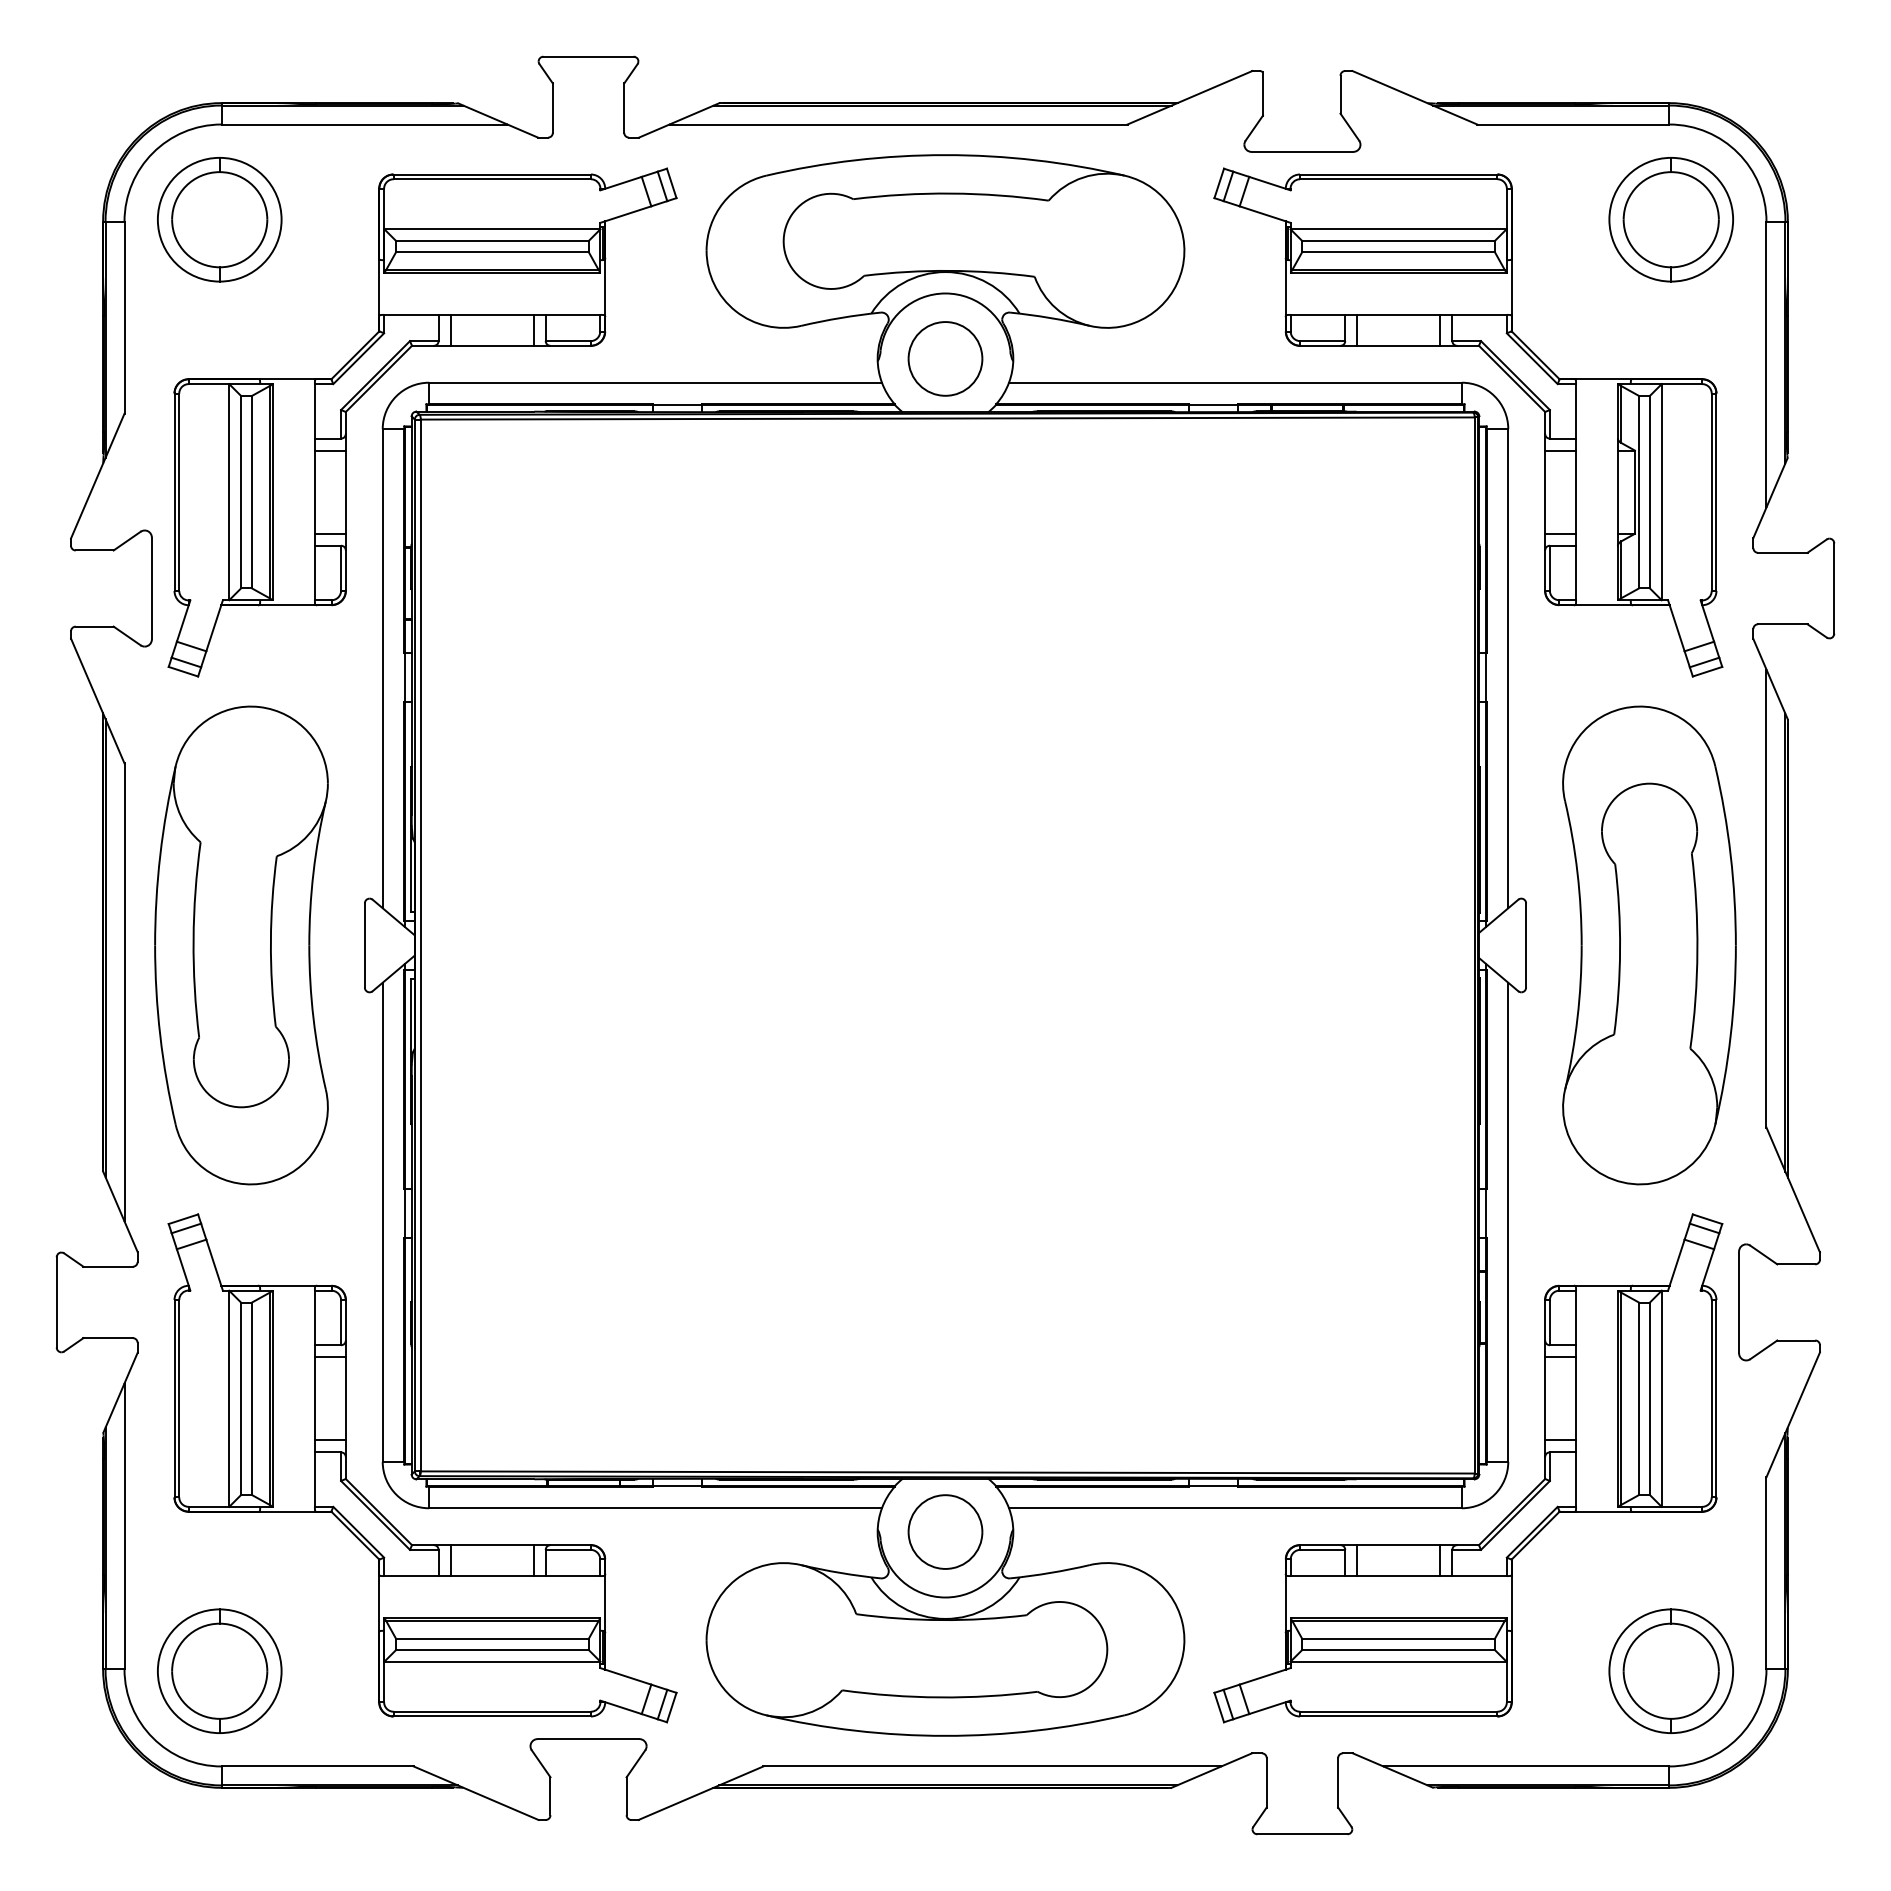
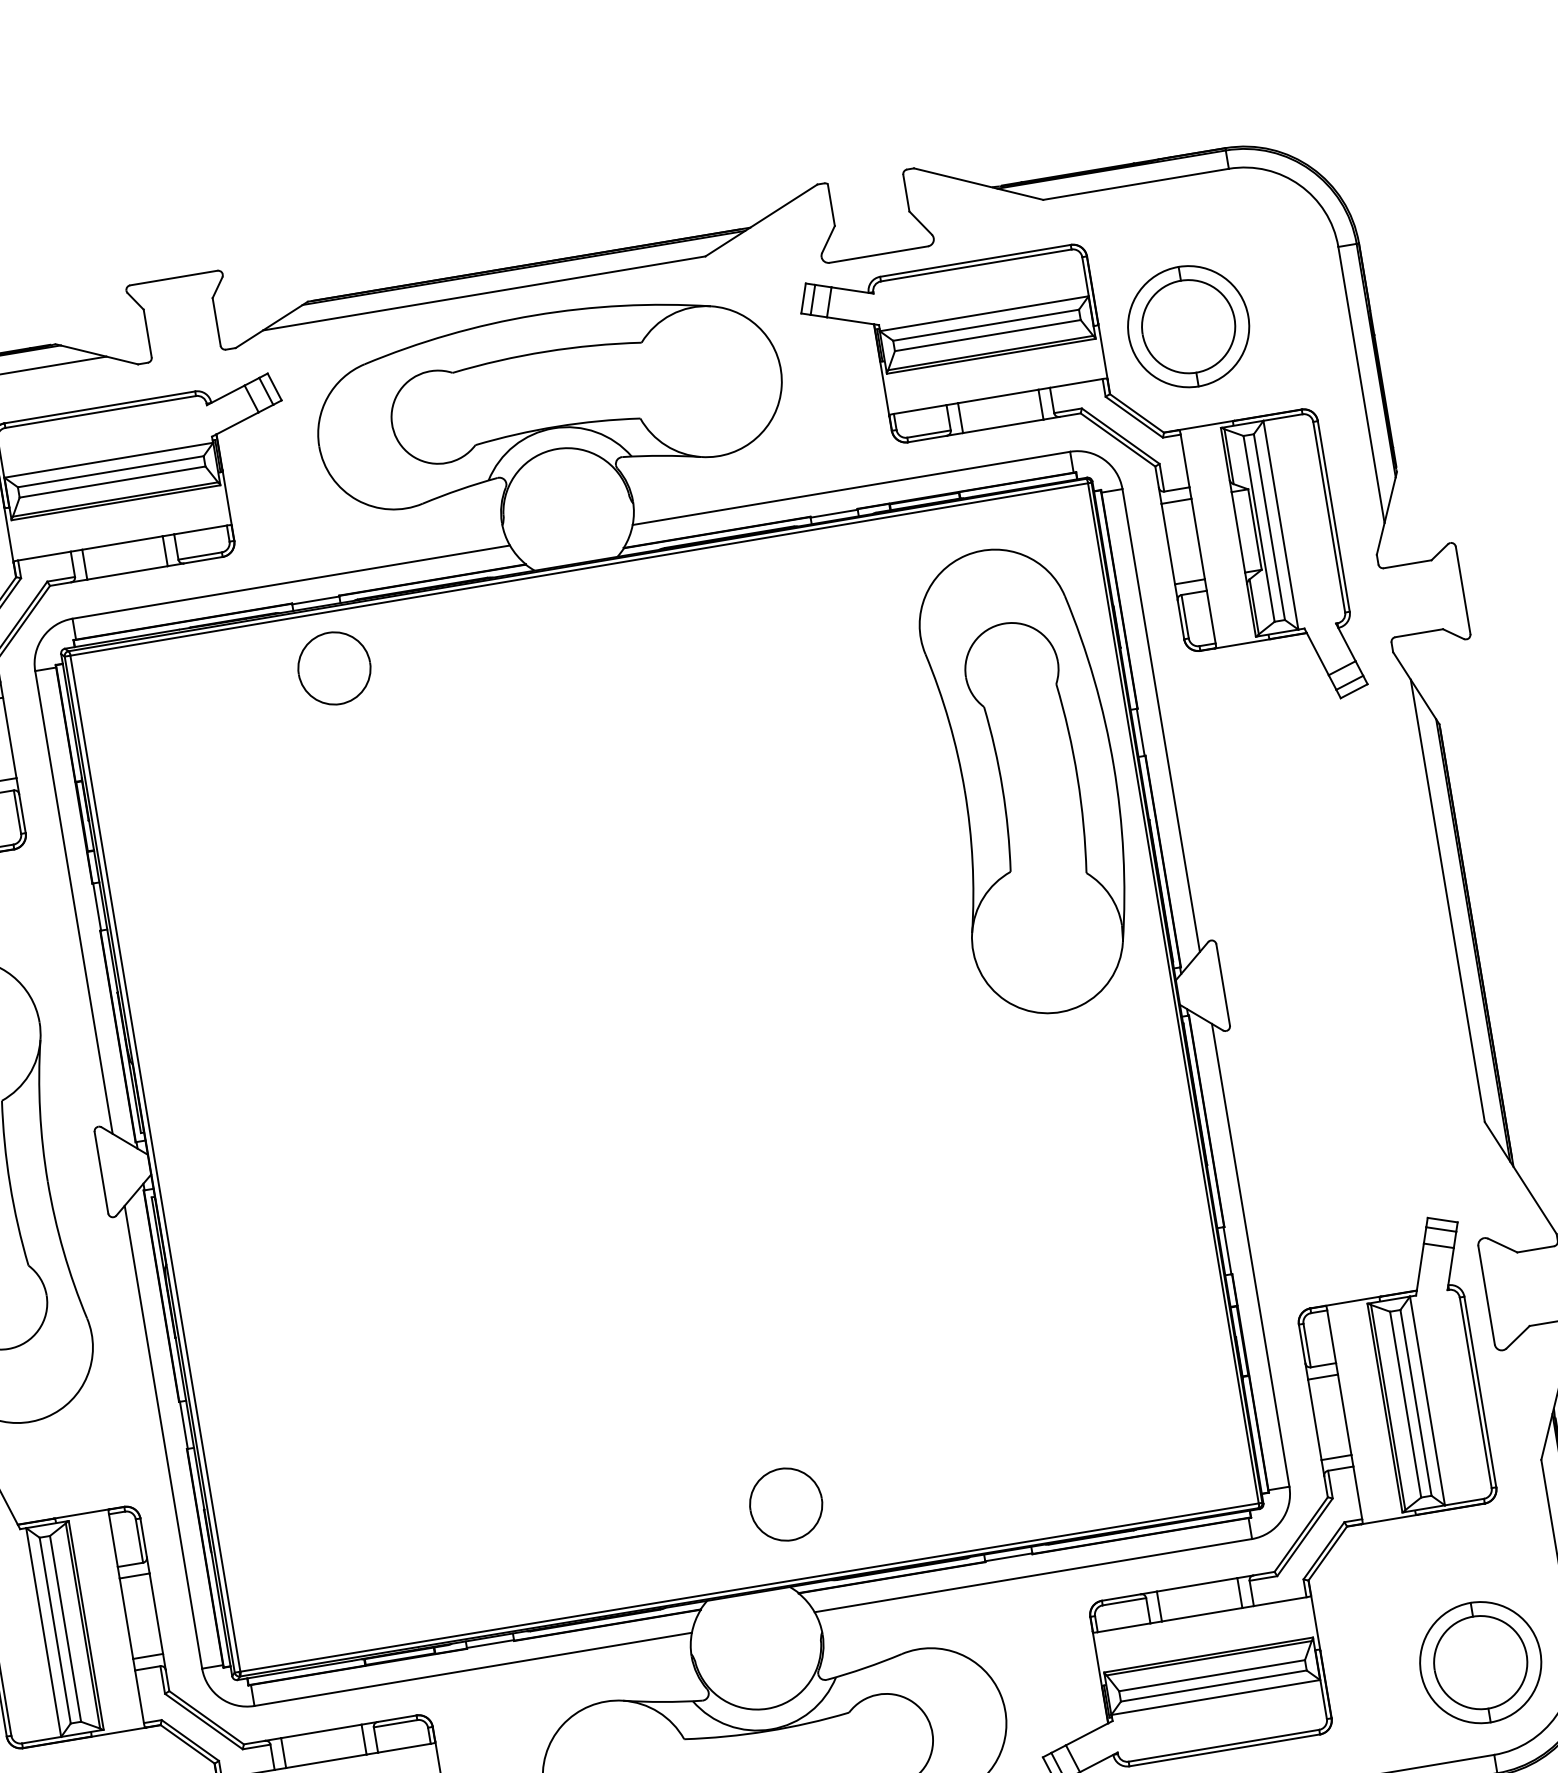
part: (1670, 219) -> (1187, 326), moved
part: (945, 358) -> (334, 668), moved
part: (1649, 945) -> (1030, 779), moved
part: (945, 1531) -> (786, 1504), moved

